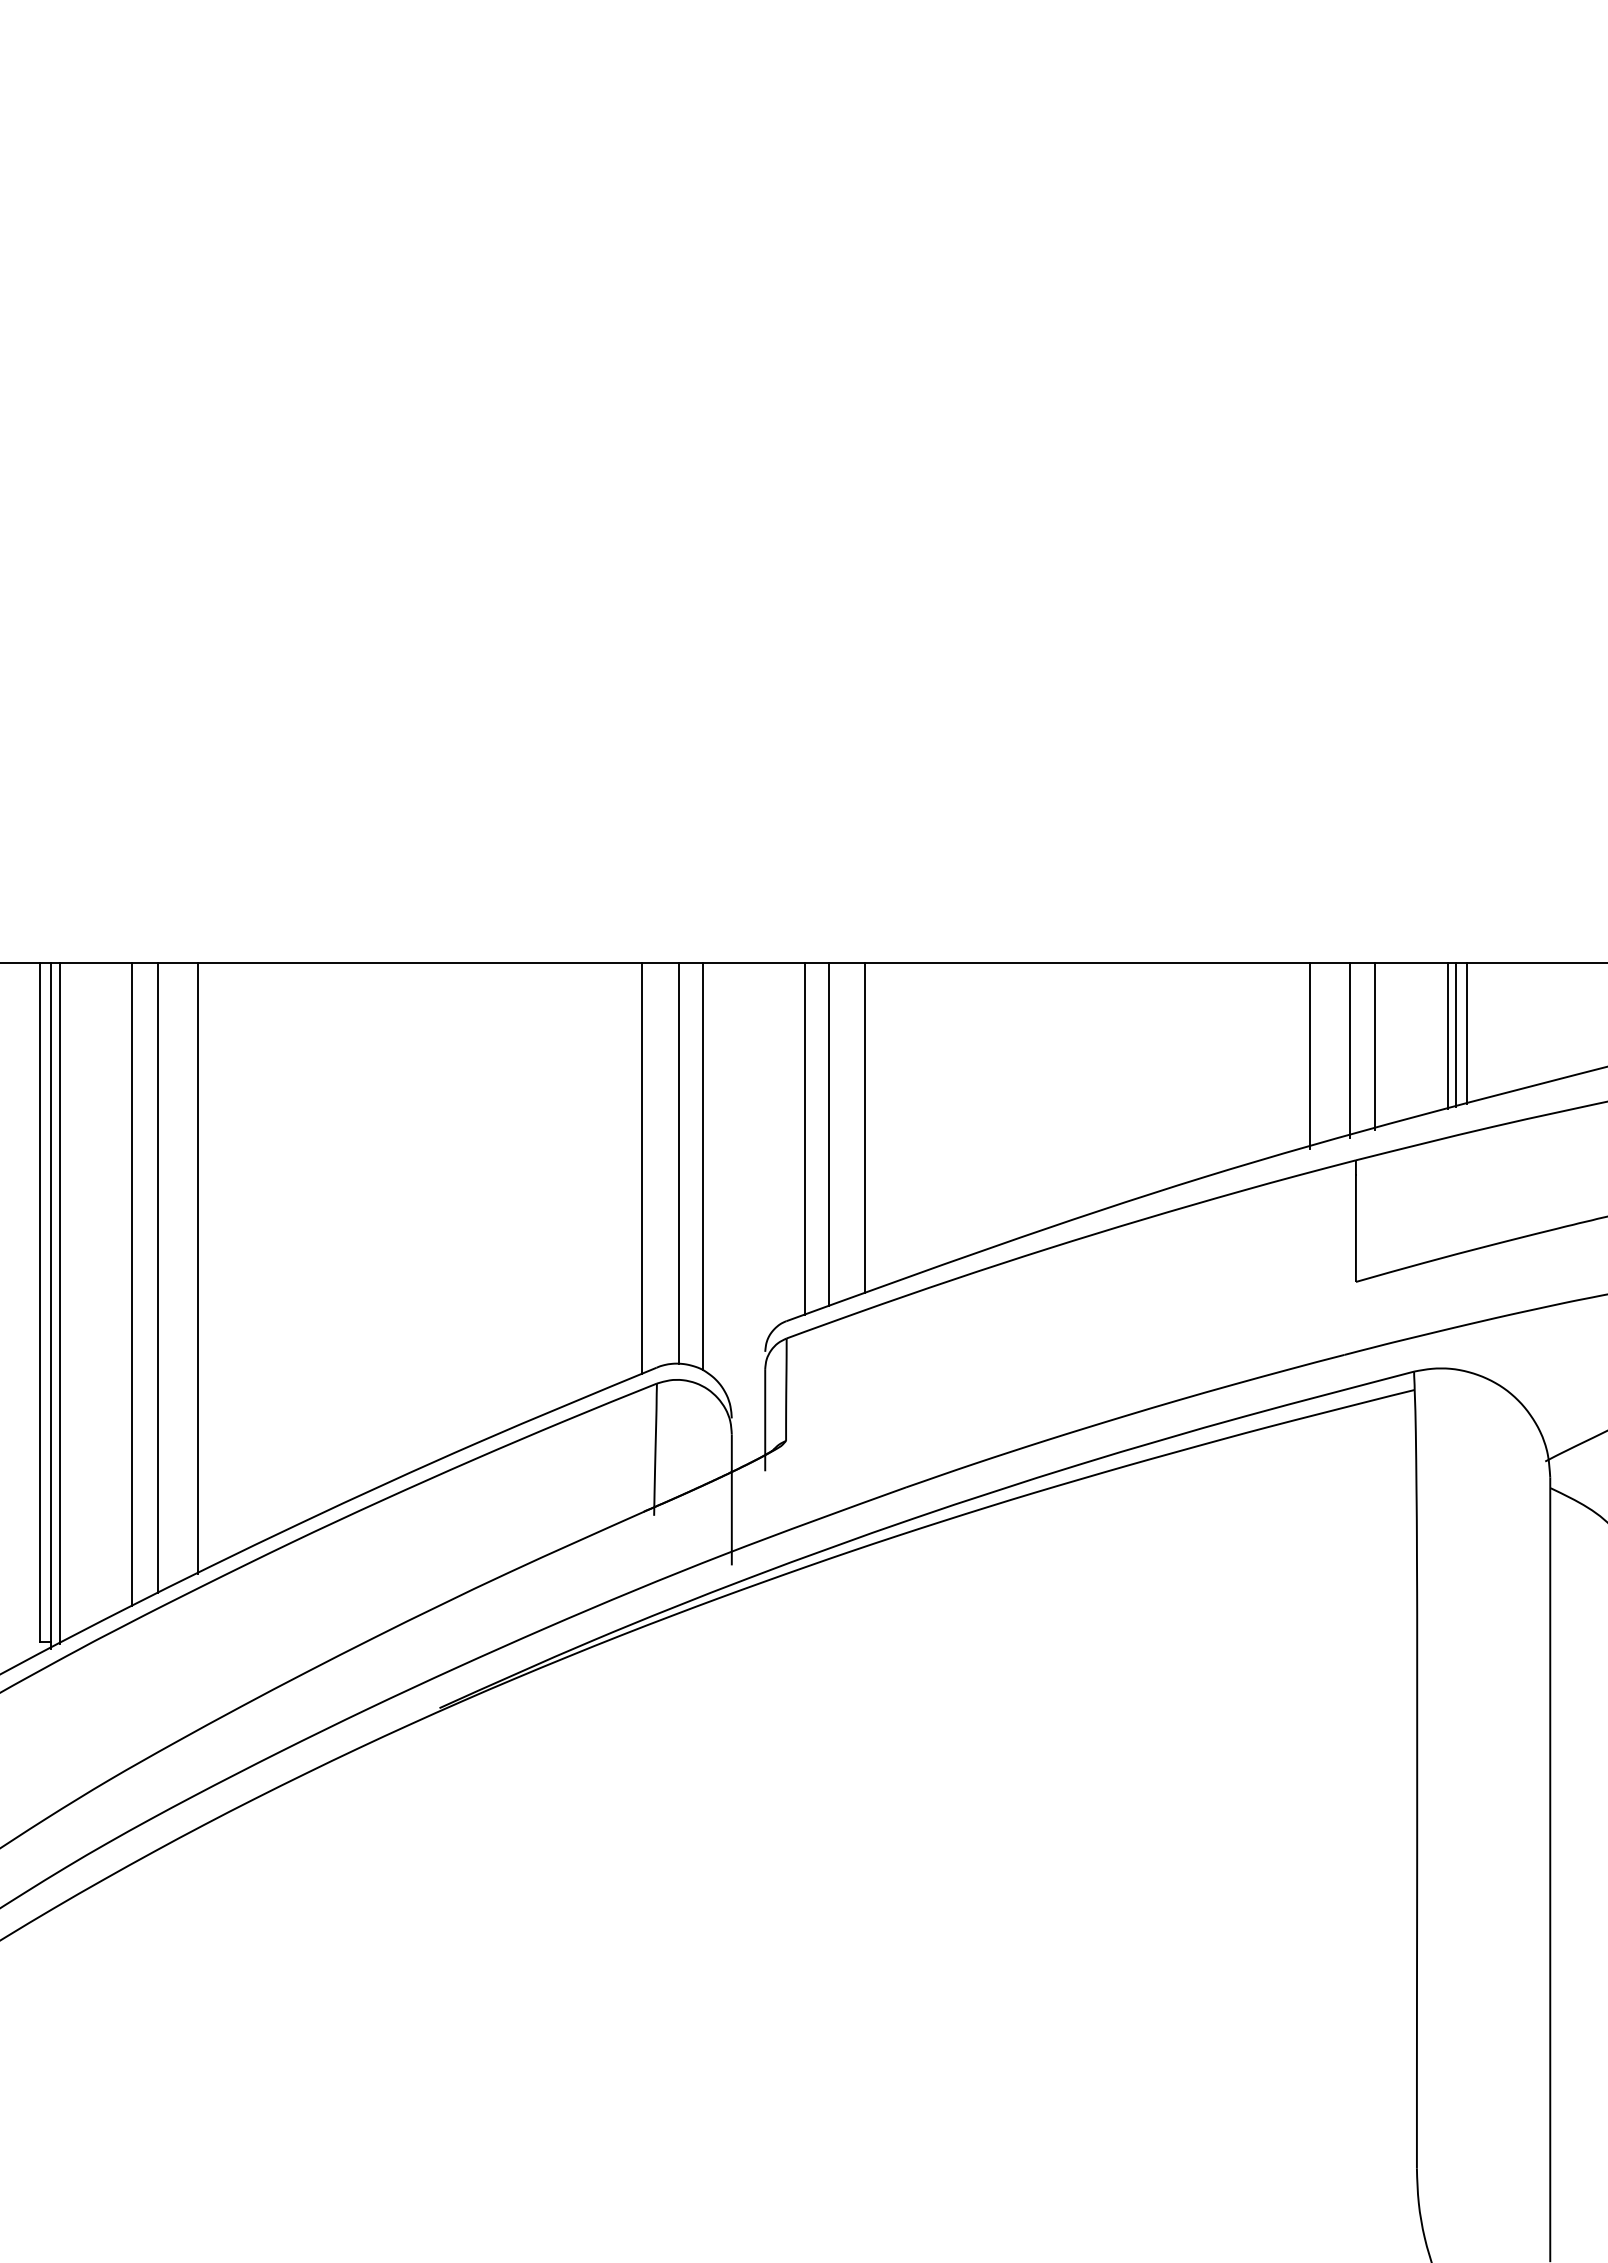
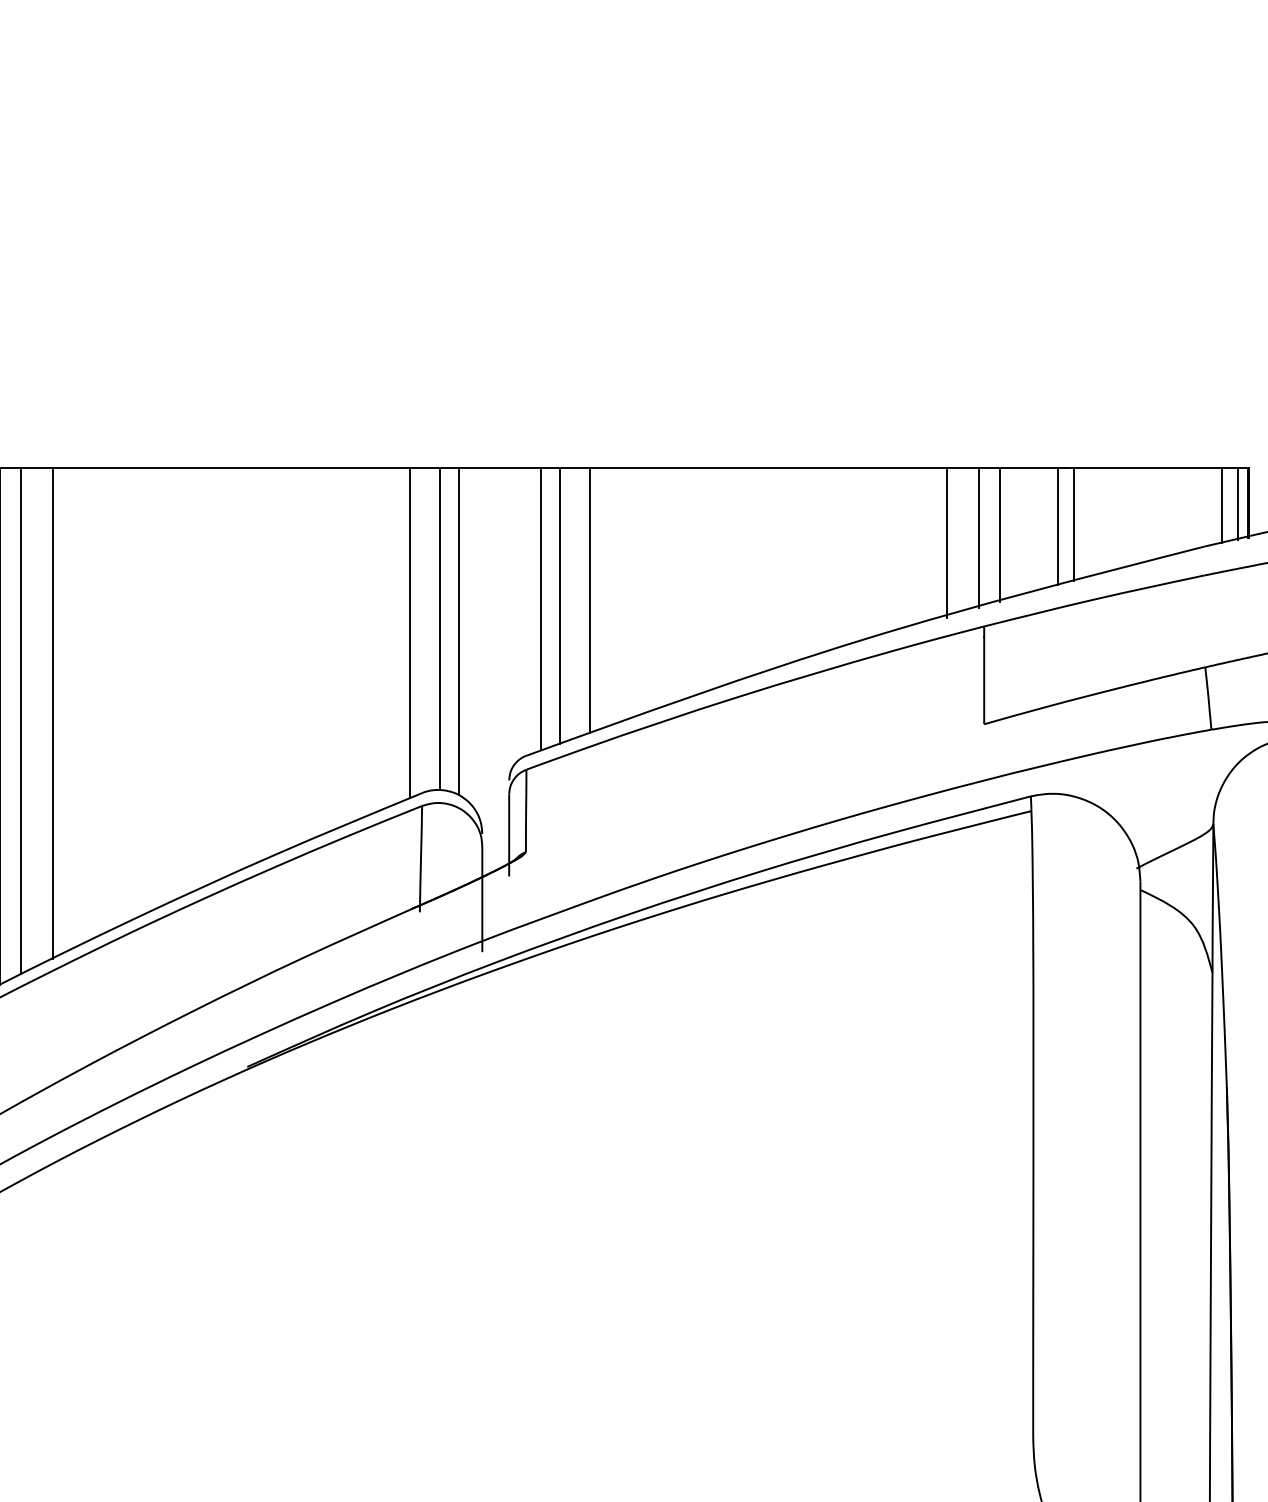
line: (1456, 1034) -> (1065, 525), removed

